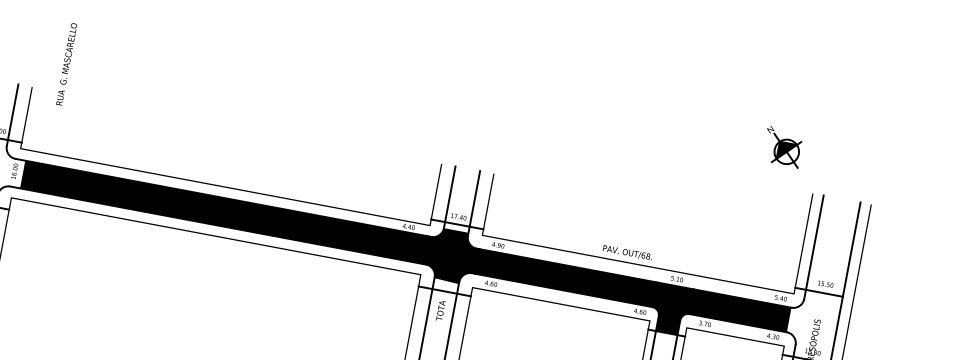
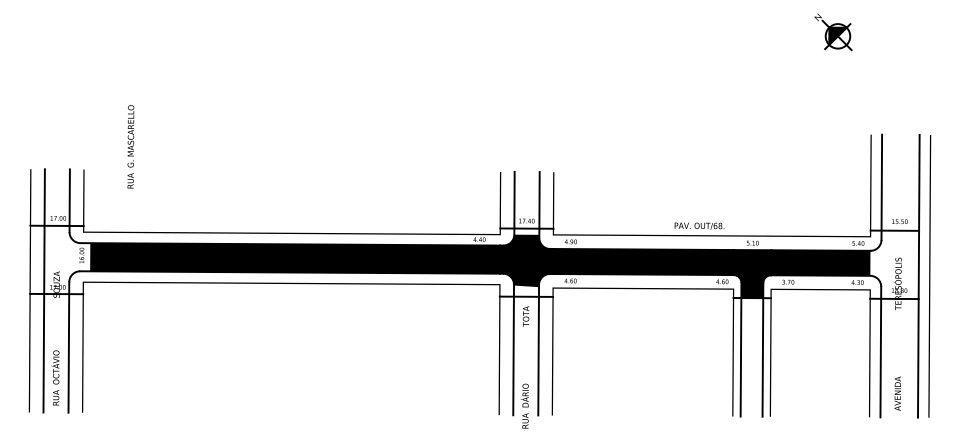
text: (66, 63) -> (130, 146), moved
part: (783, 147) -> (833, 32), moved

